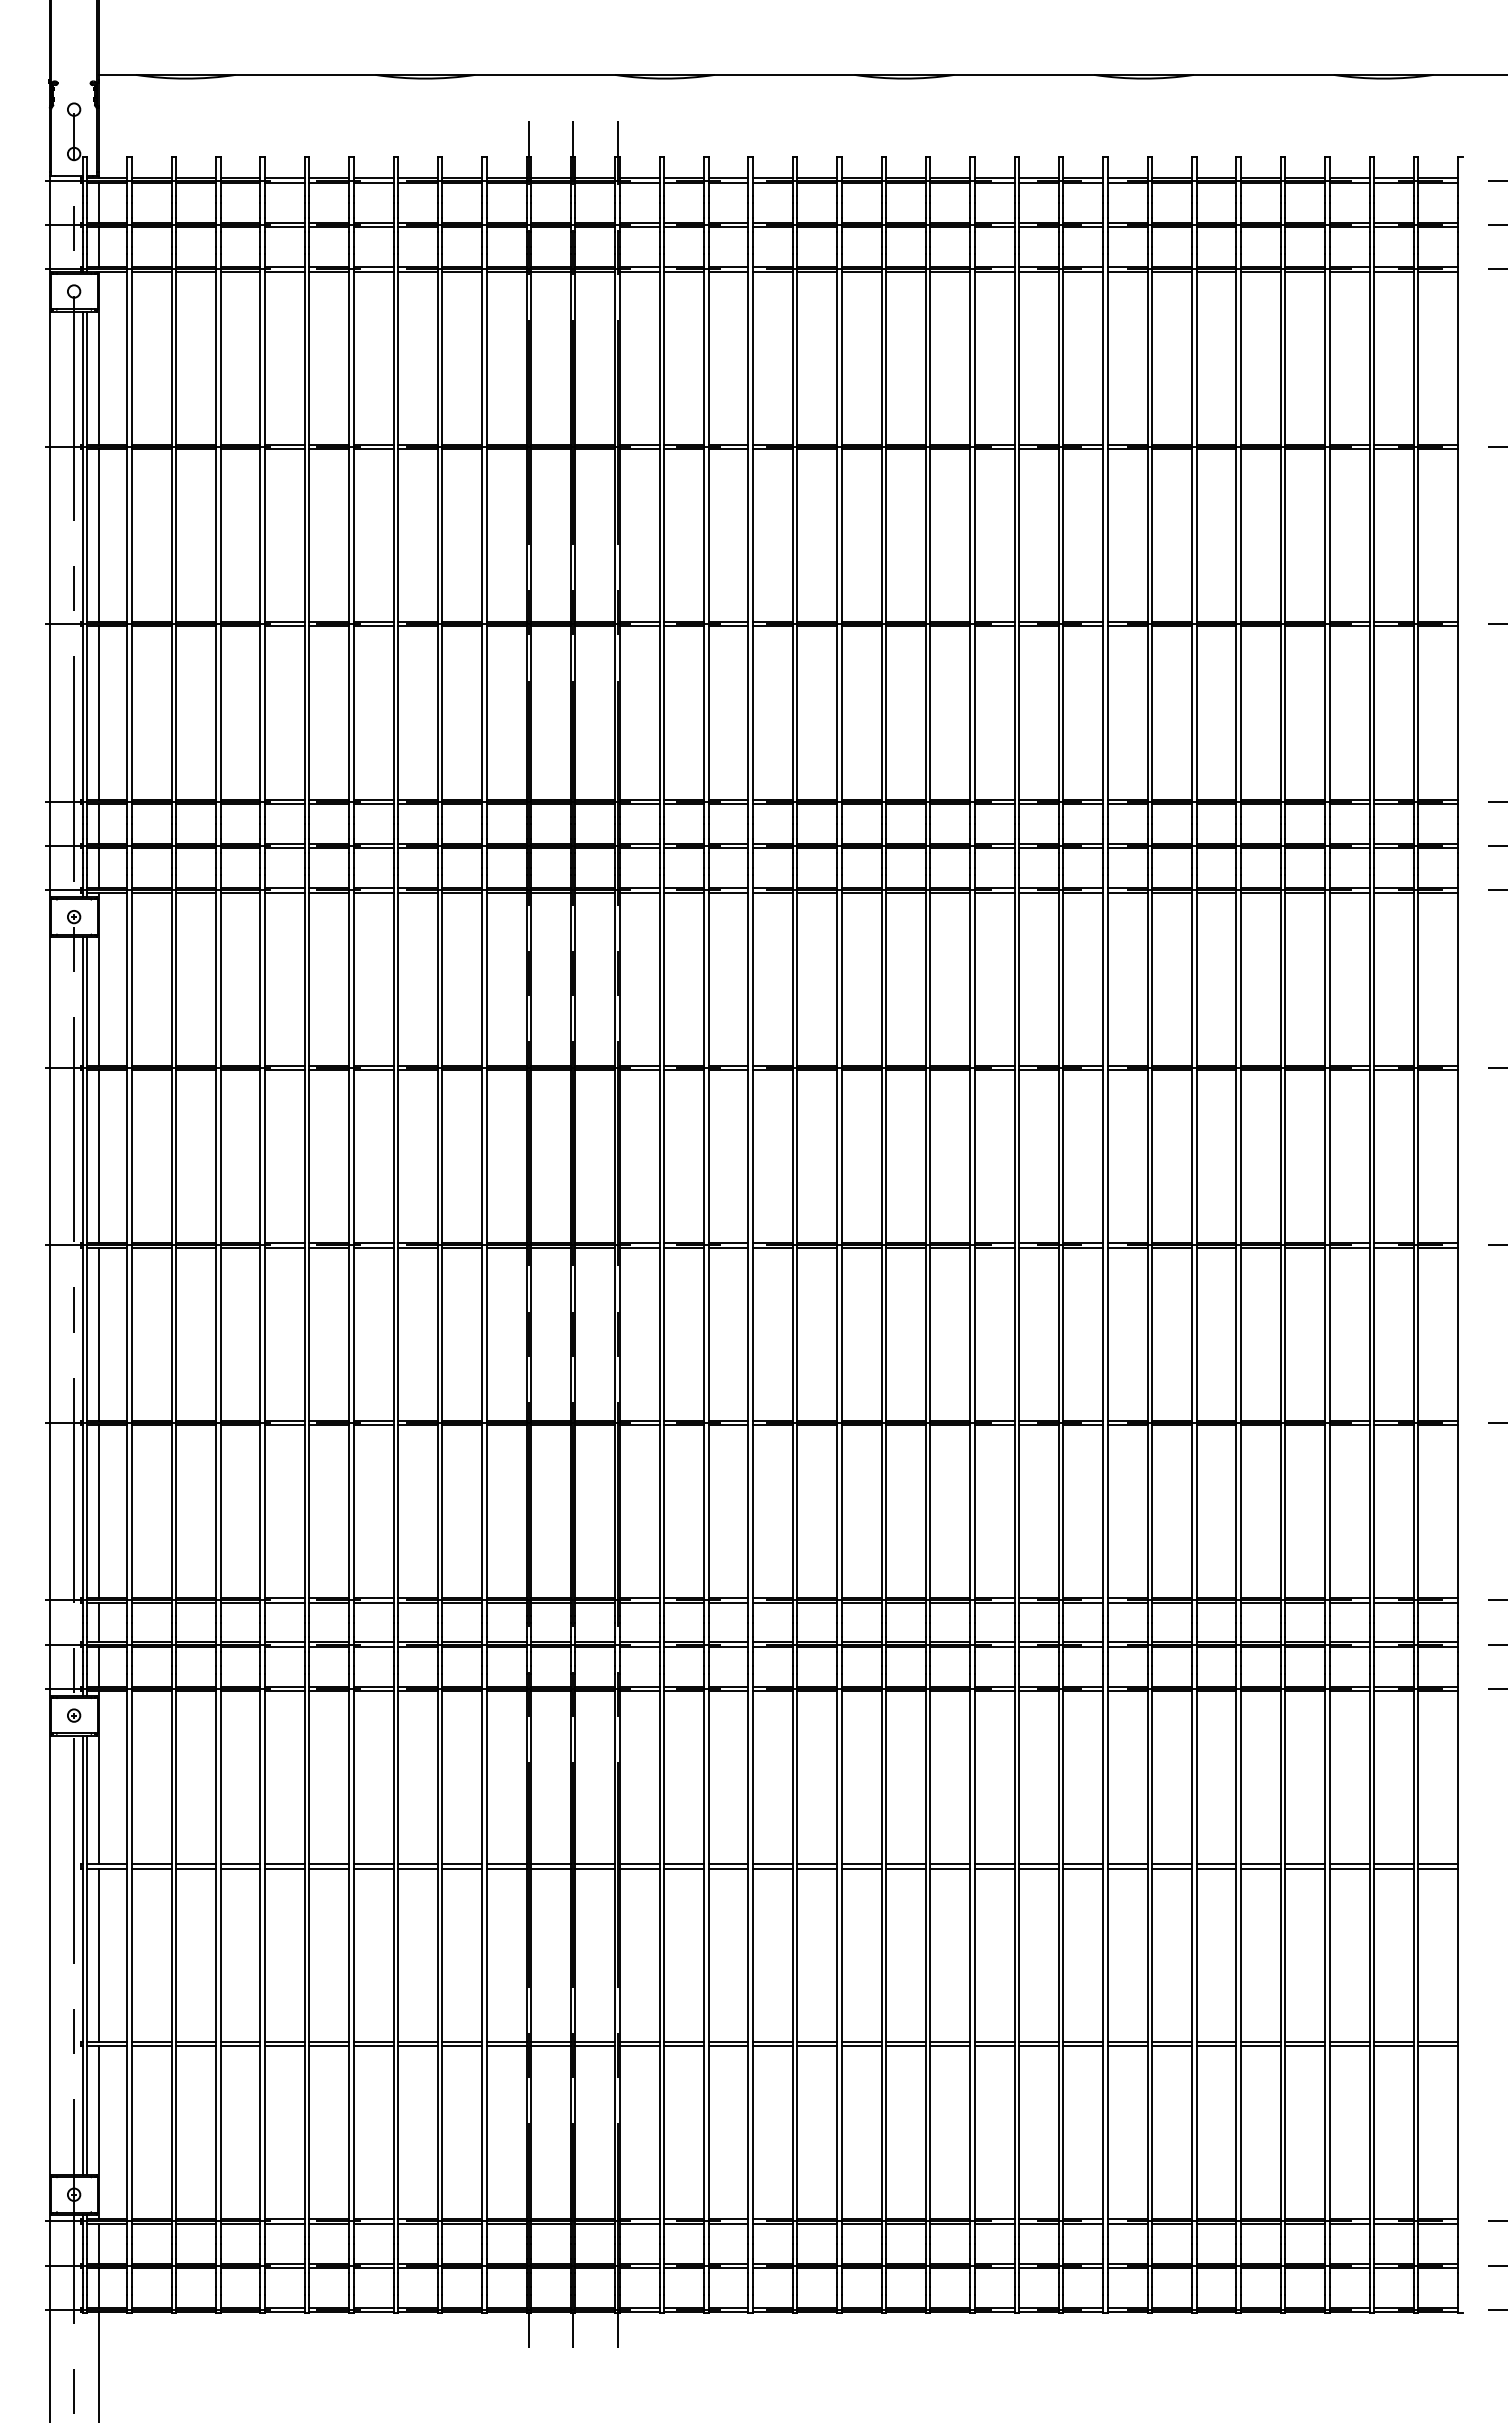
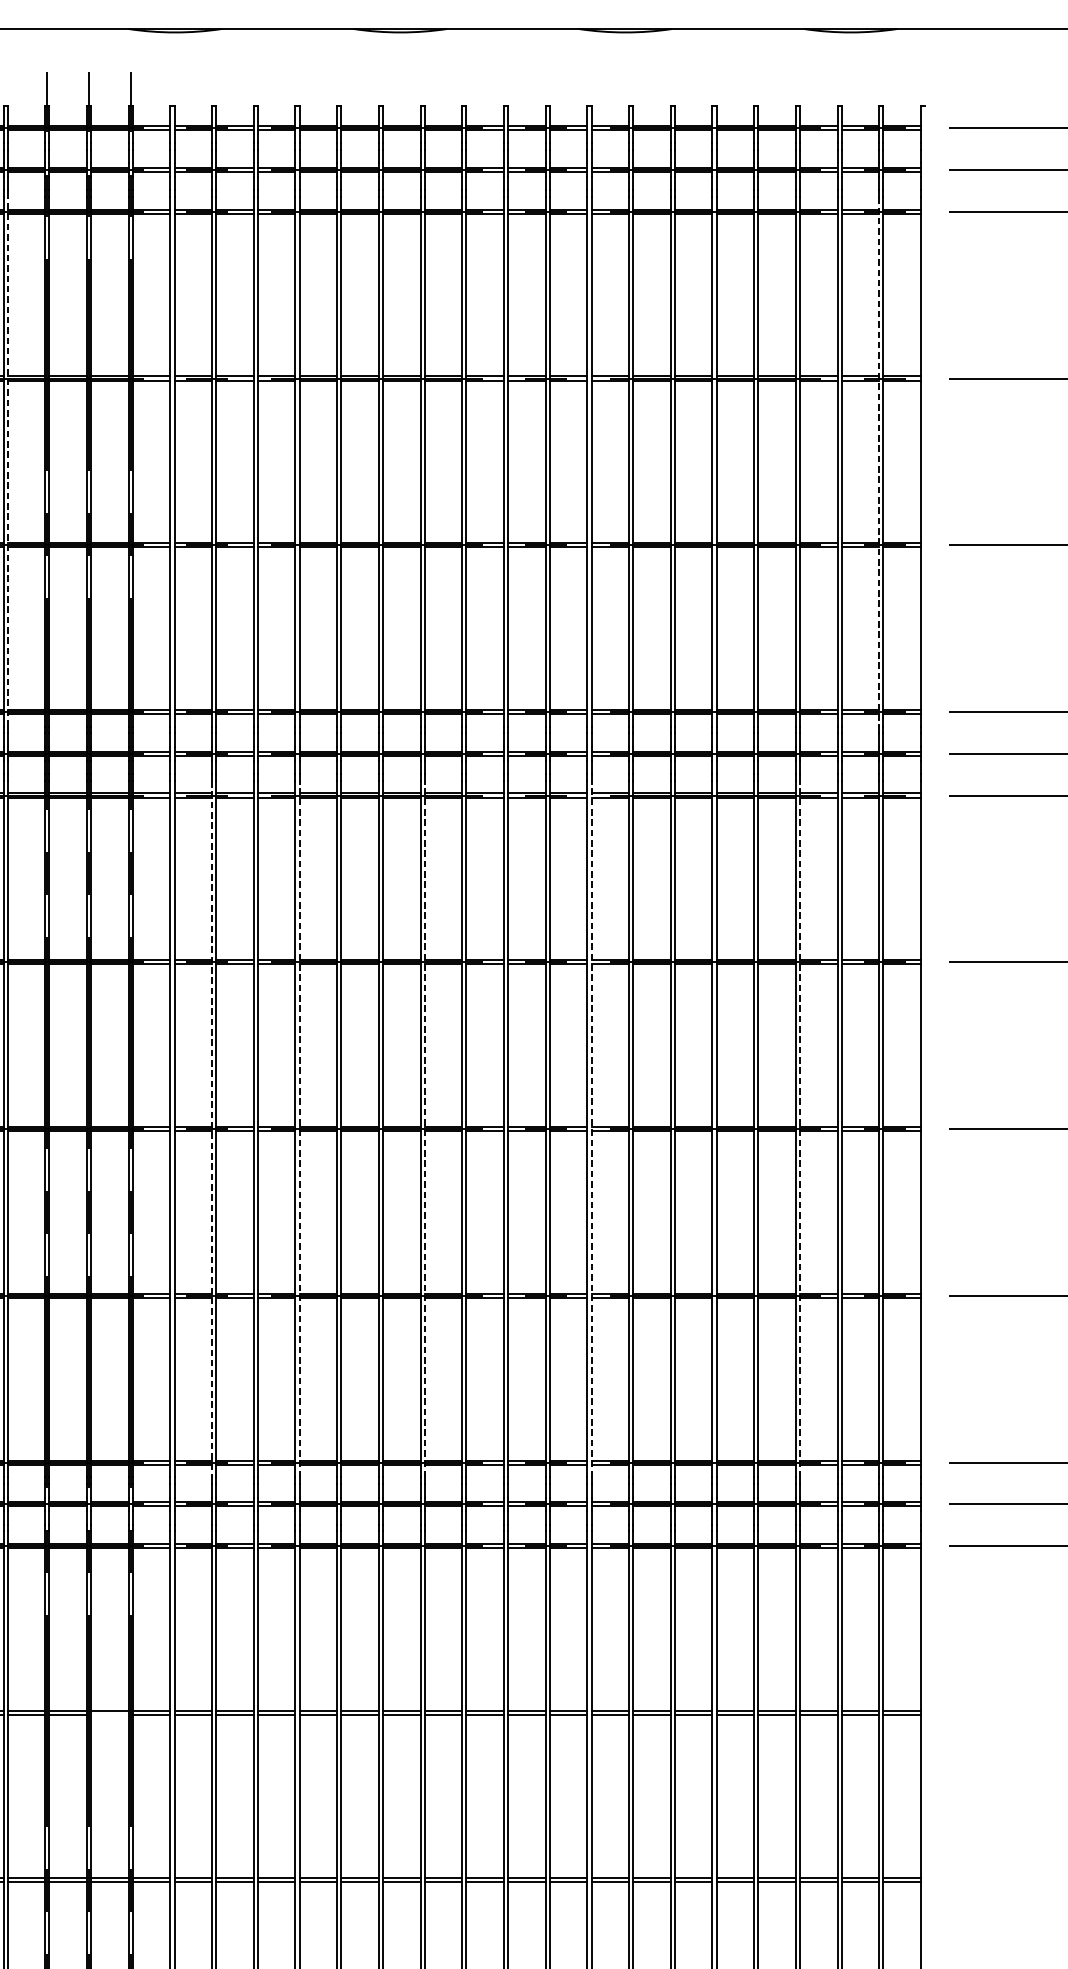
line: (486, 535) -> (7, 461), solid -> dashed
line: (1413, 535) -> (878, 461), solid -> dashed
line: (797, 1244) -> (299, 1128), solid -> dashed
line: (930, 1244) -> (424, 1128), solid -> dashed
line: (1107, 1244) -> (591, 1128), solid -> dashed
line: (1329, 1244) -> (799, 1128), solid -> dashed
line: (704, 1245) -> (212, 1129), solid -> dashed
line: (595, 1868) -> (109, 1714), removed

